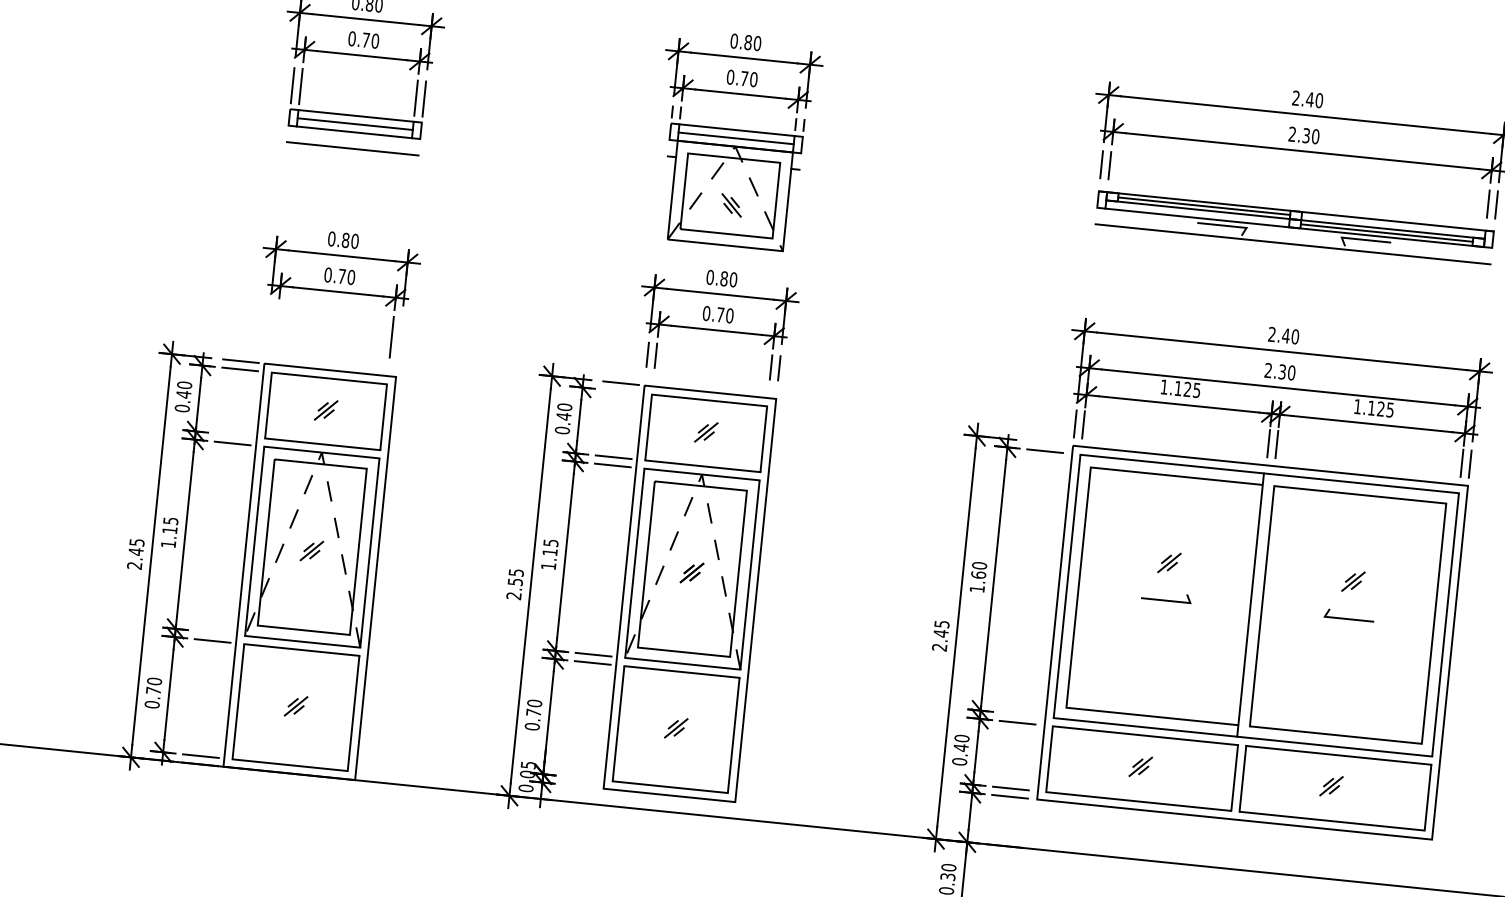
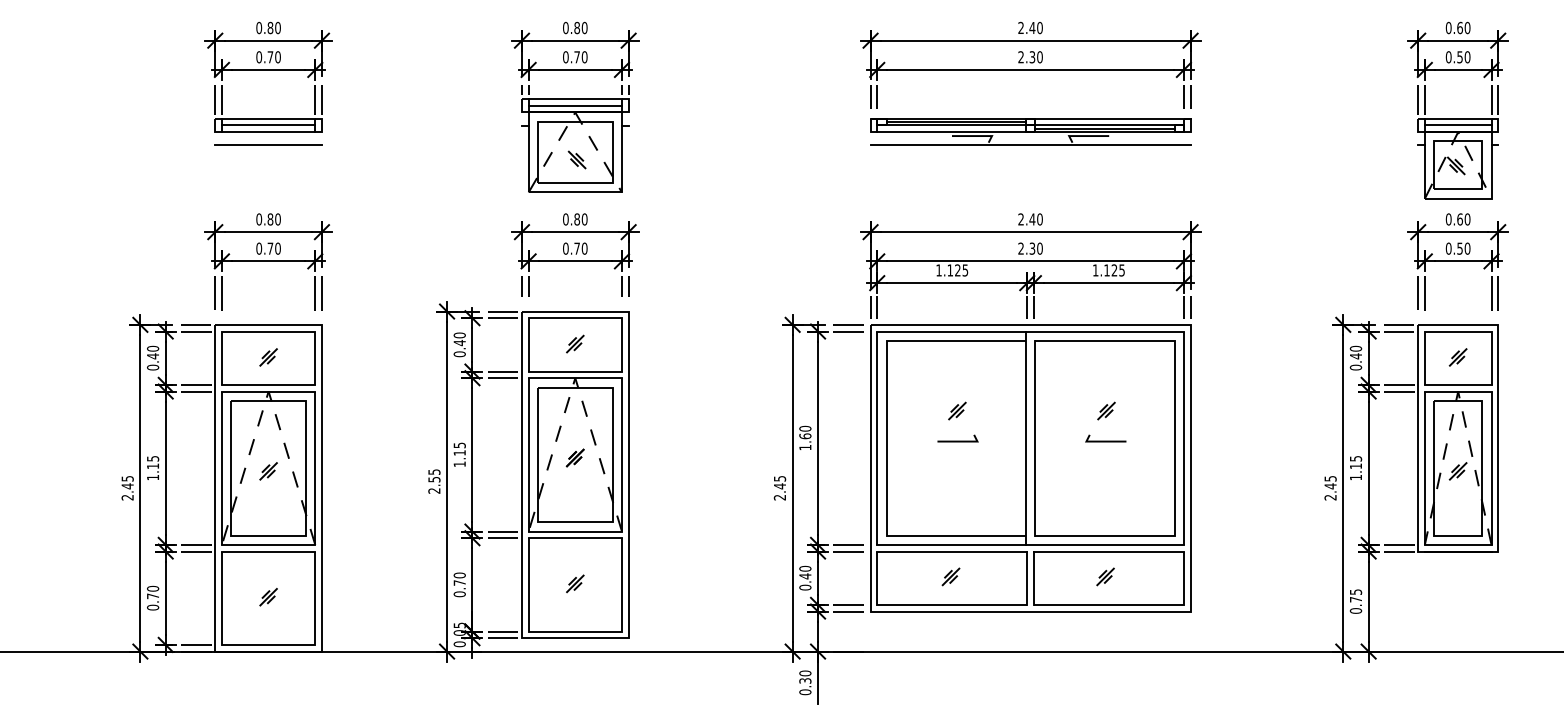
line: (268, 324) -> (215, 293), added
line: (276, 325) -> (221, 293), added
line: (399, 338) -> (321, 293), added
line: (619, 391) -> (502, 318), added
line: (233, 434) -> (196, 384), added
line: (1045, 442) -> (848, 324), added
line: (213, 632) -> (196, 544), added
line: (1018, 713) -> (848, 544), added
line: (580, 777) -> (502, 631), added
line: (579, 786) -> (502, 638), added

